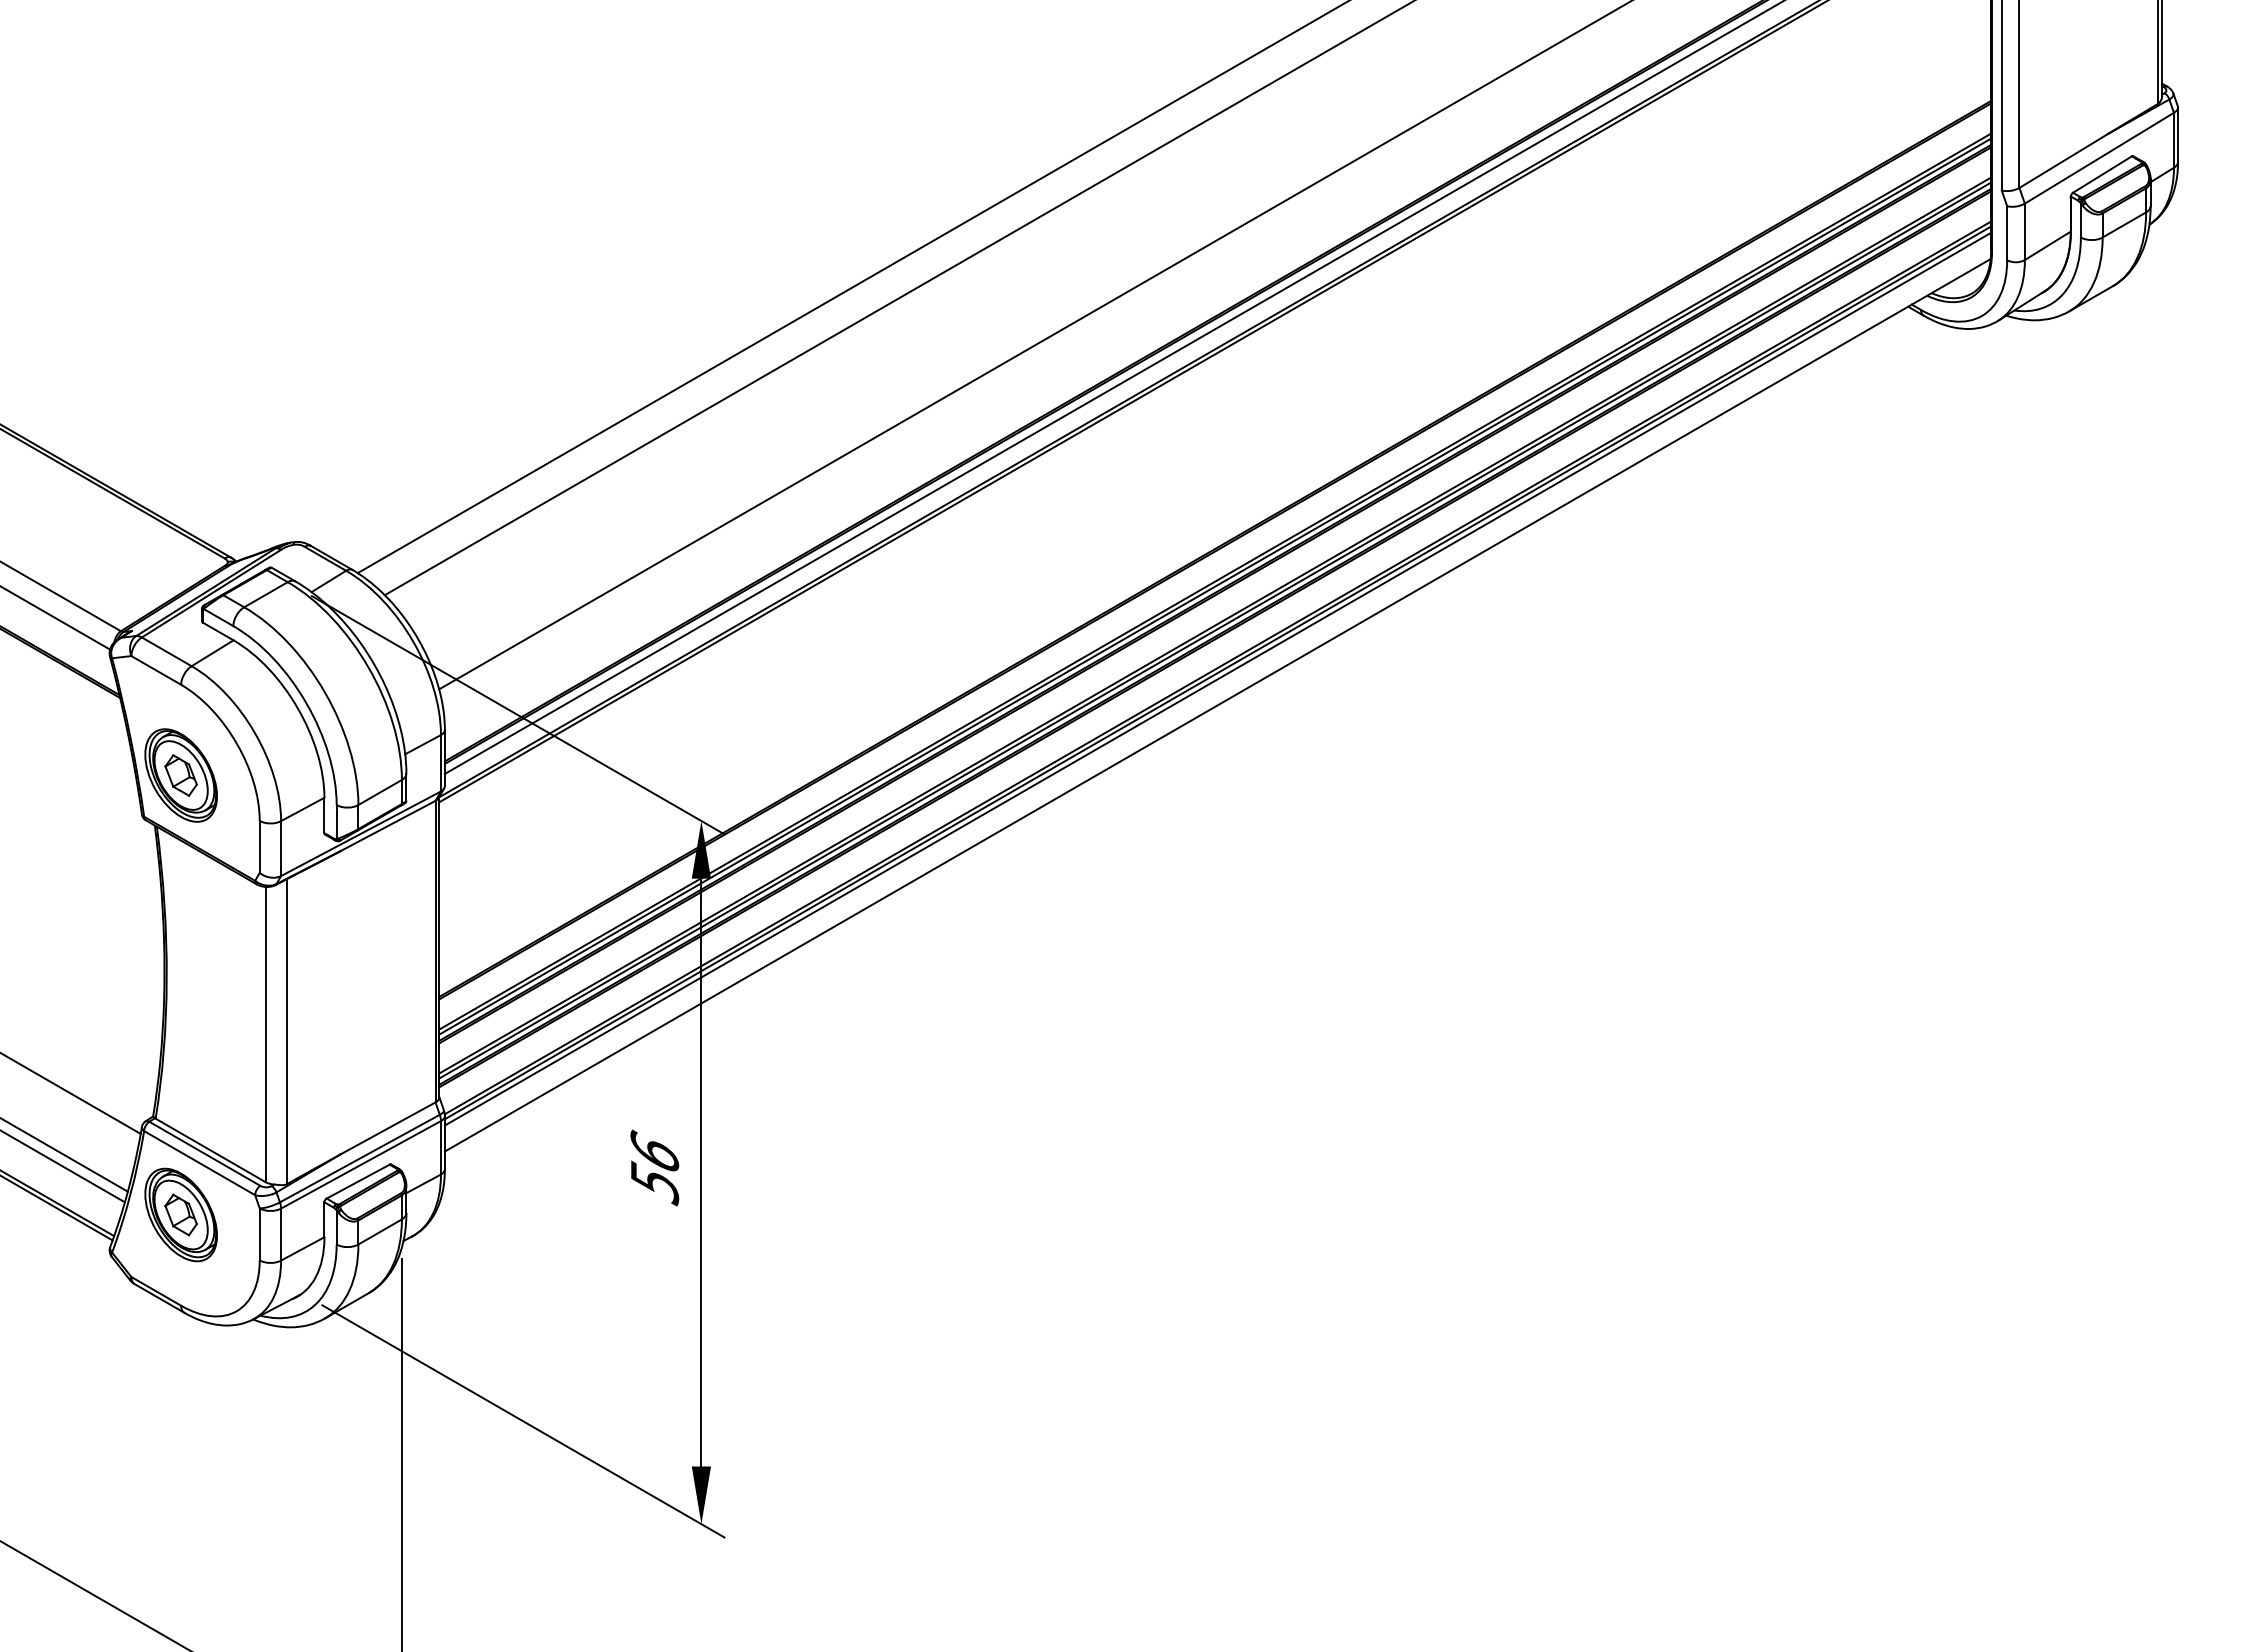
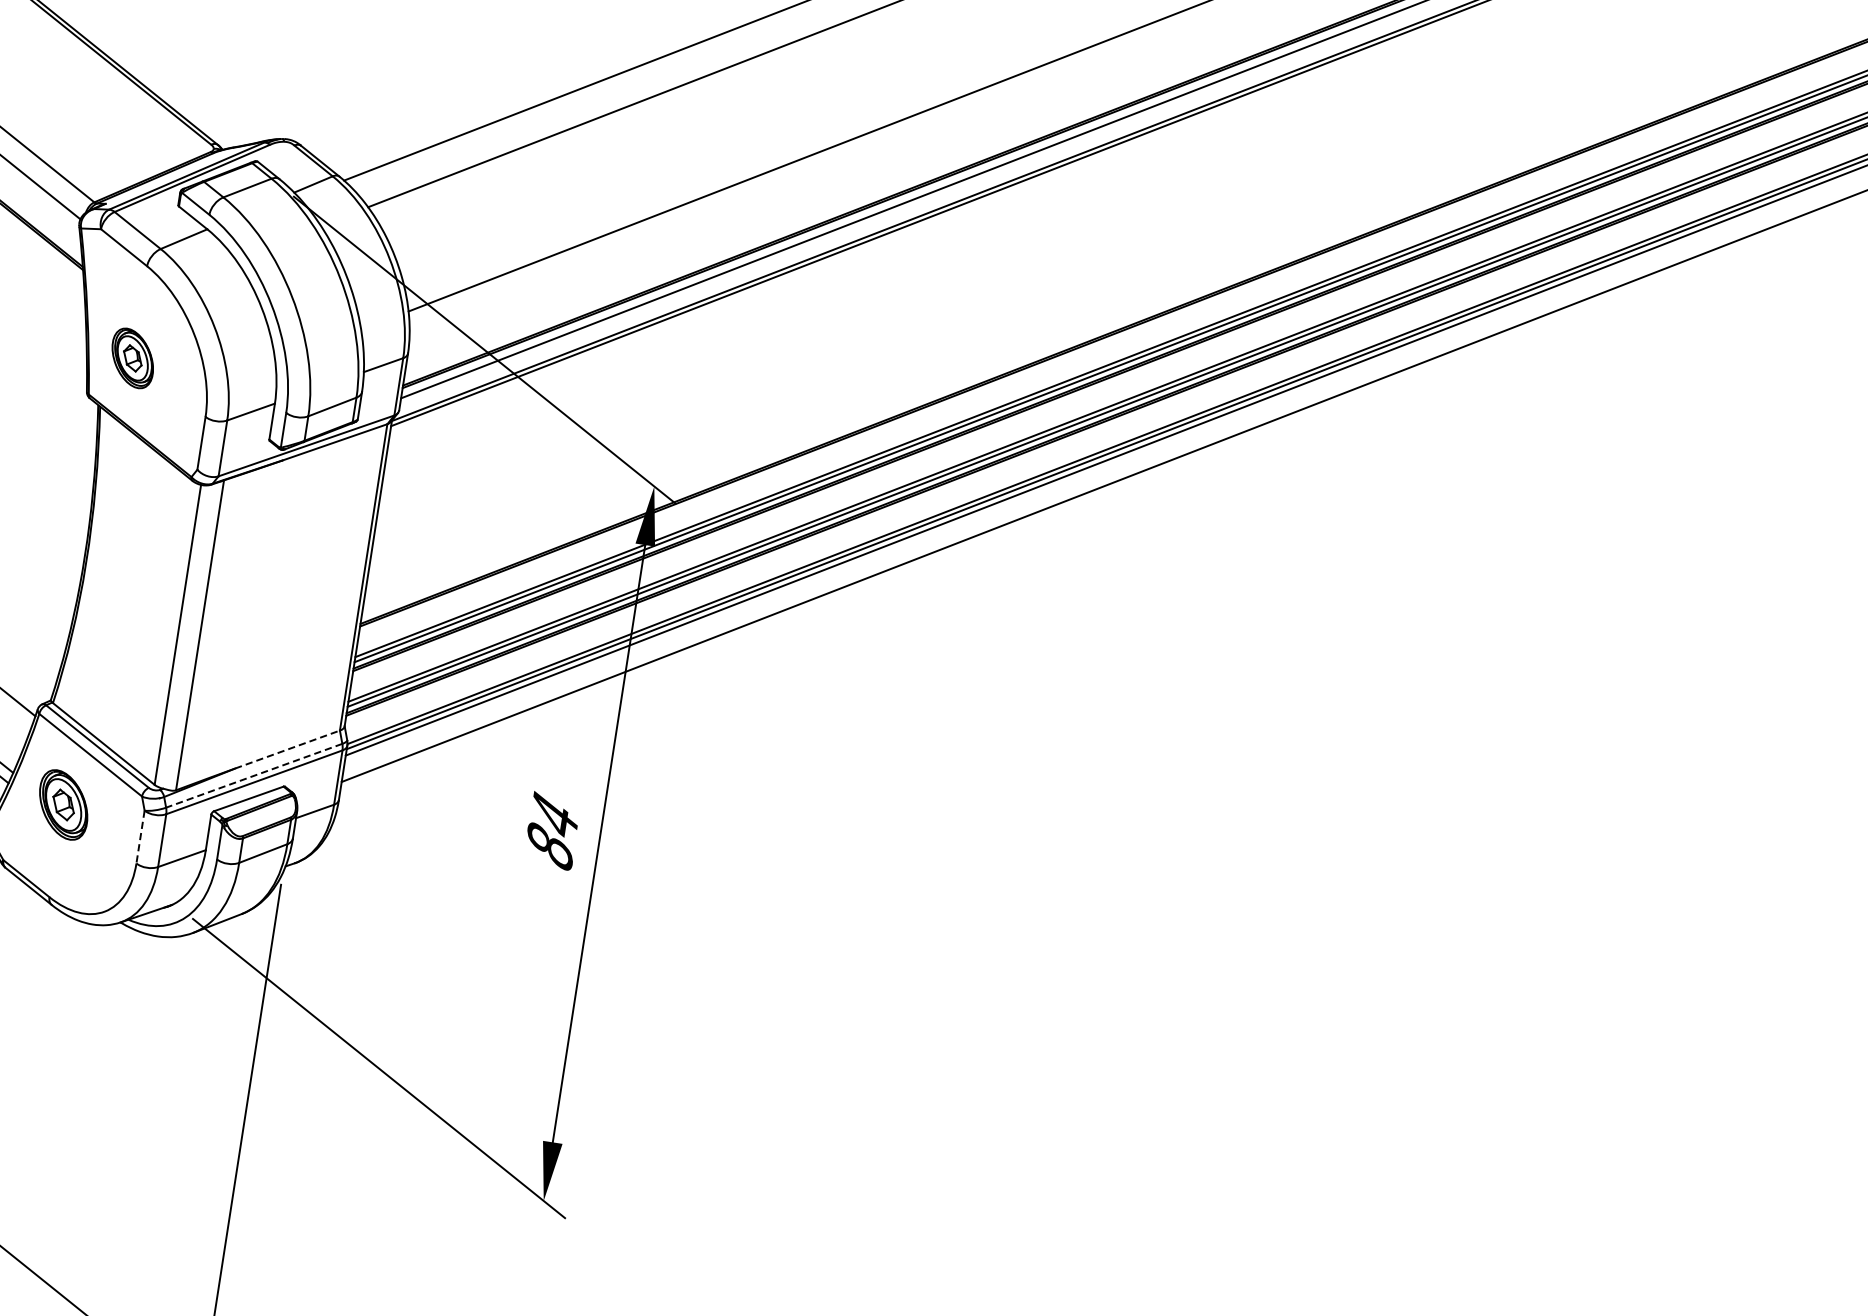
part: (180, 775) -> (132, 358), size x0.6
line: (388, 1128) -> (288, 749), solid -> dashed
line: (359, 1158) -> (253, 775), solid -> dashed
text: (654, 1167) -> (552, 831), 56 -> 84
part: (180, 1214) -> (63, 804), size x0.7
line: (259, 1234) -> (140, 837), solid -> dashed

